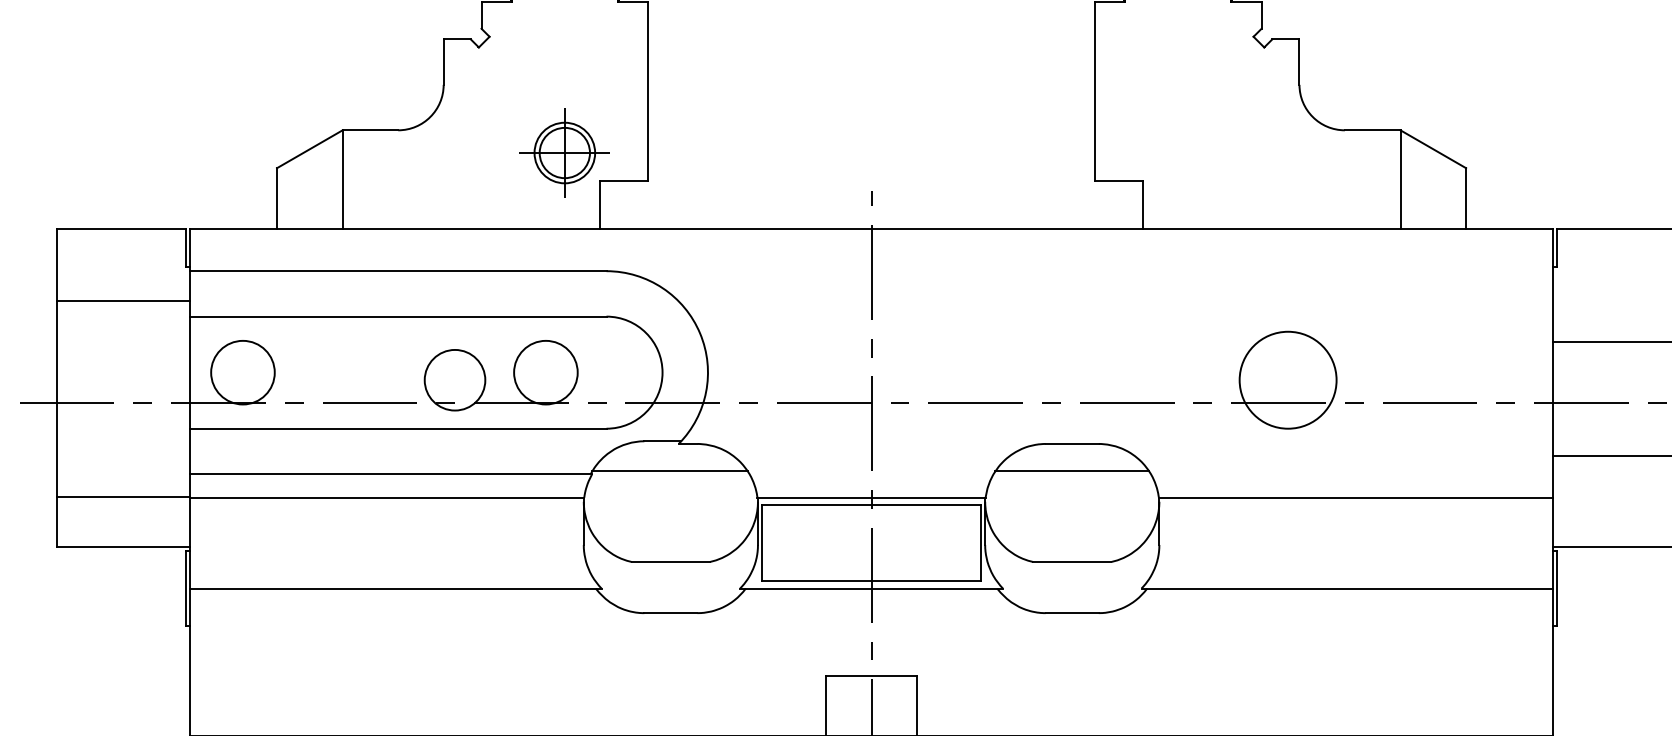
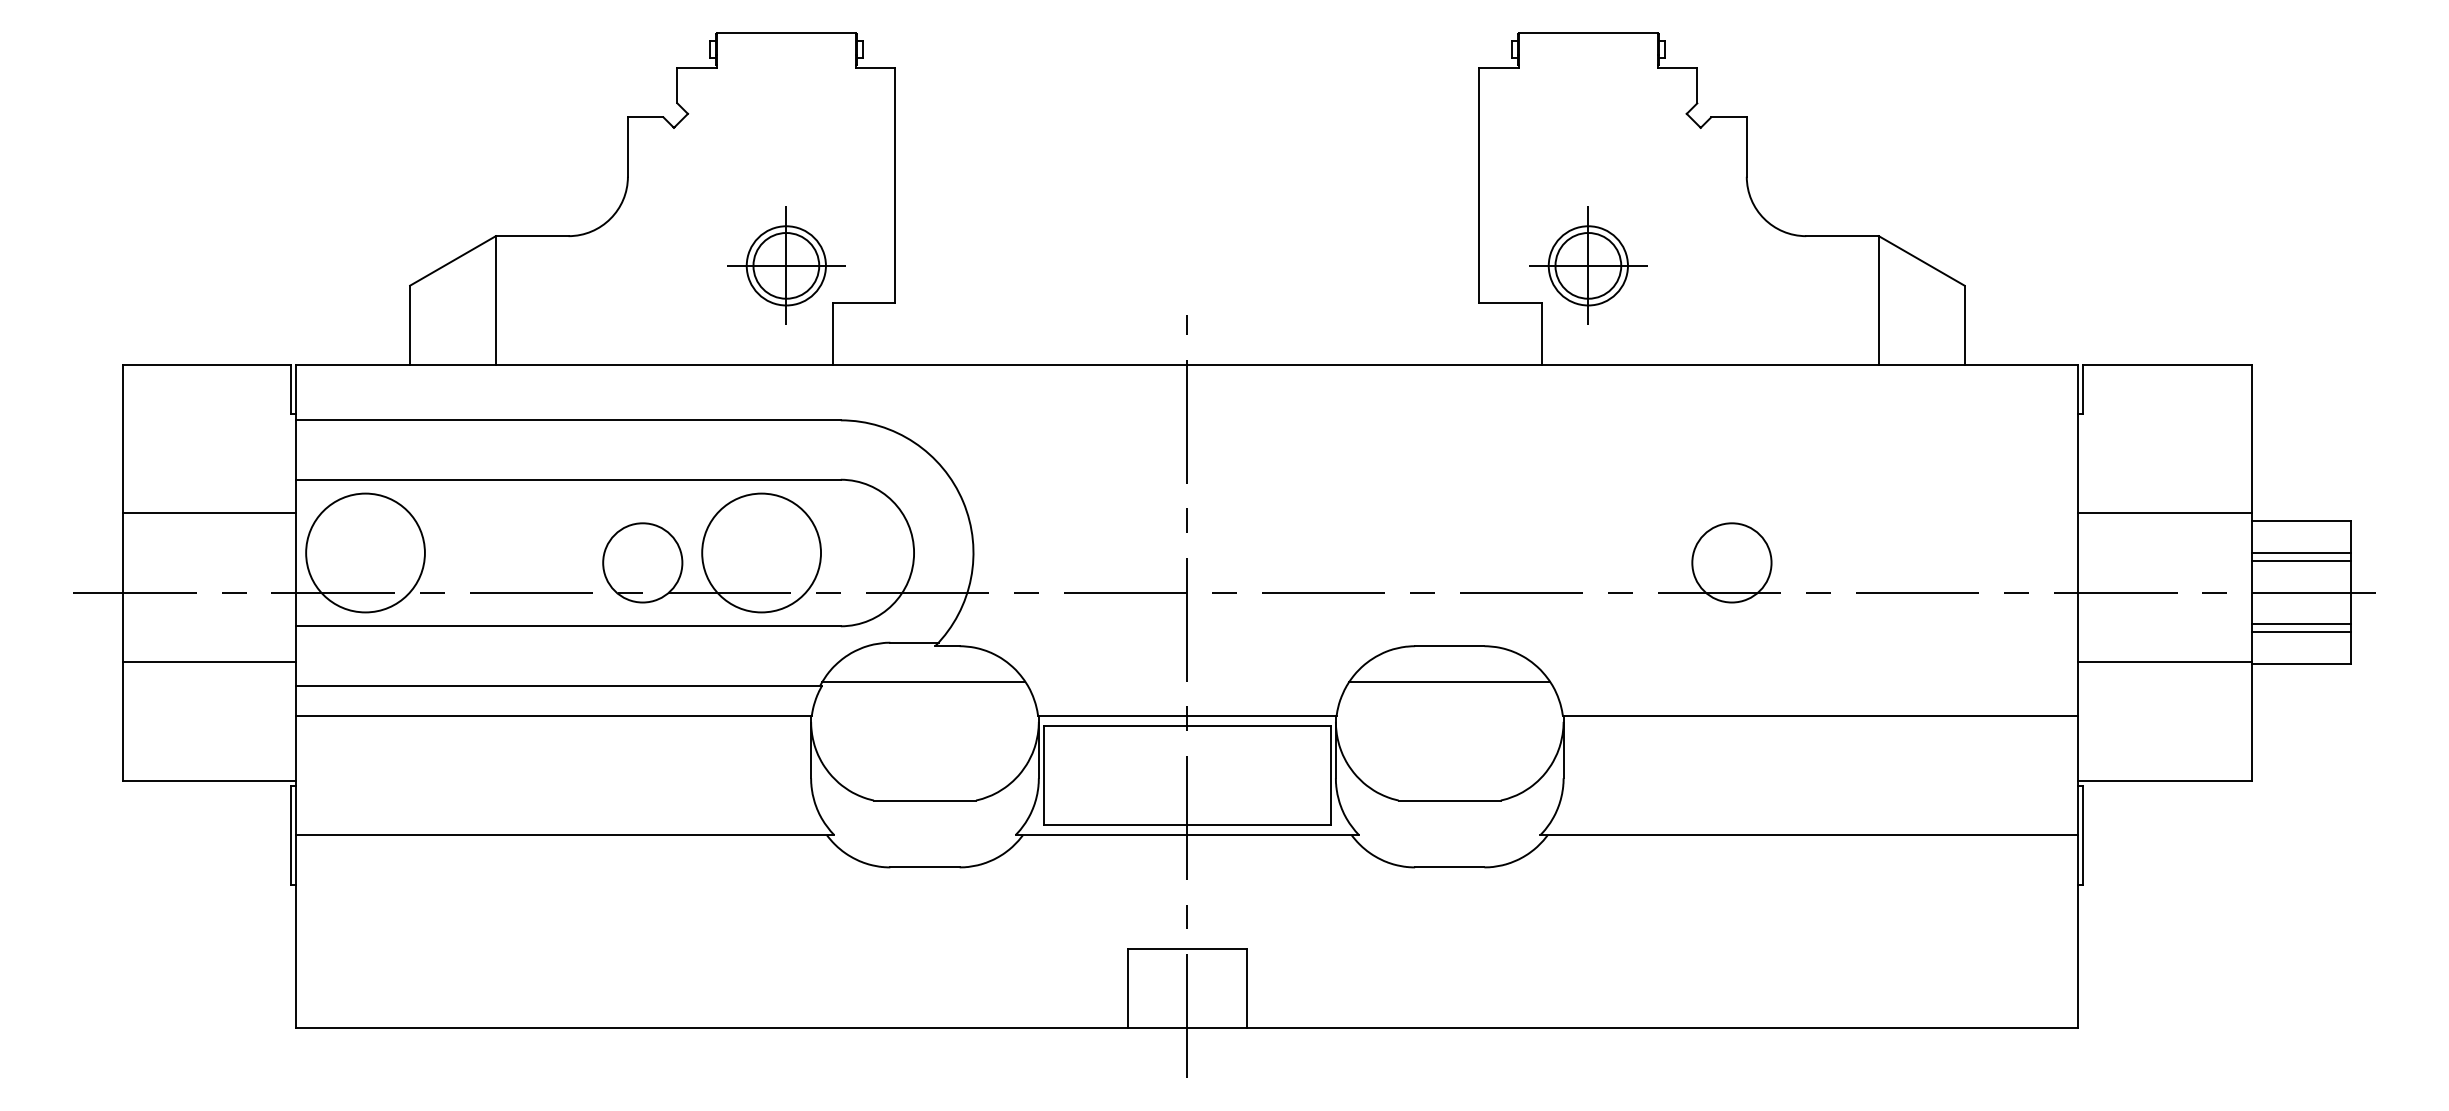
part: (1178, 152) -> (1588, 265), added
line: (123, 301) -> (209, 513), moved
circle: (242, 372) -> (365, 552), size x1.43
circle: (545, 372) -> (761, 552), size x1.43
circle: (1287, 379) -> (1731, 562), size x0.62
line: (123, 496) -> (209, 661), moved

